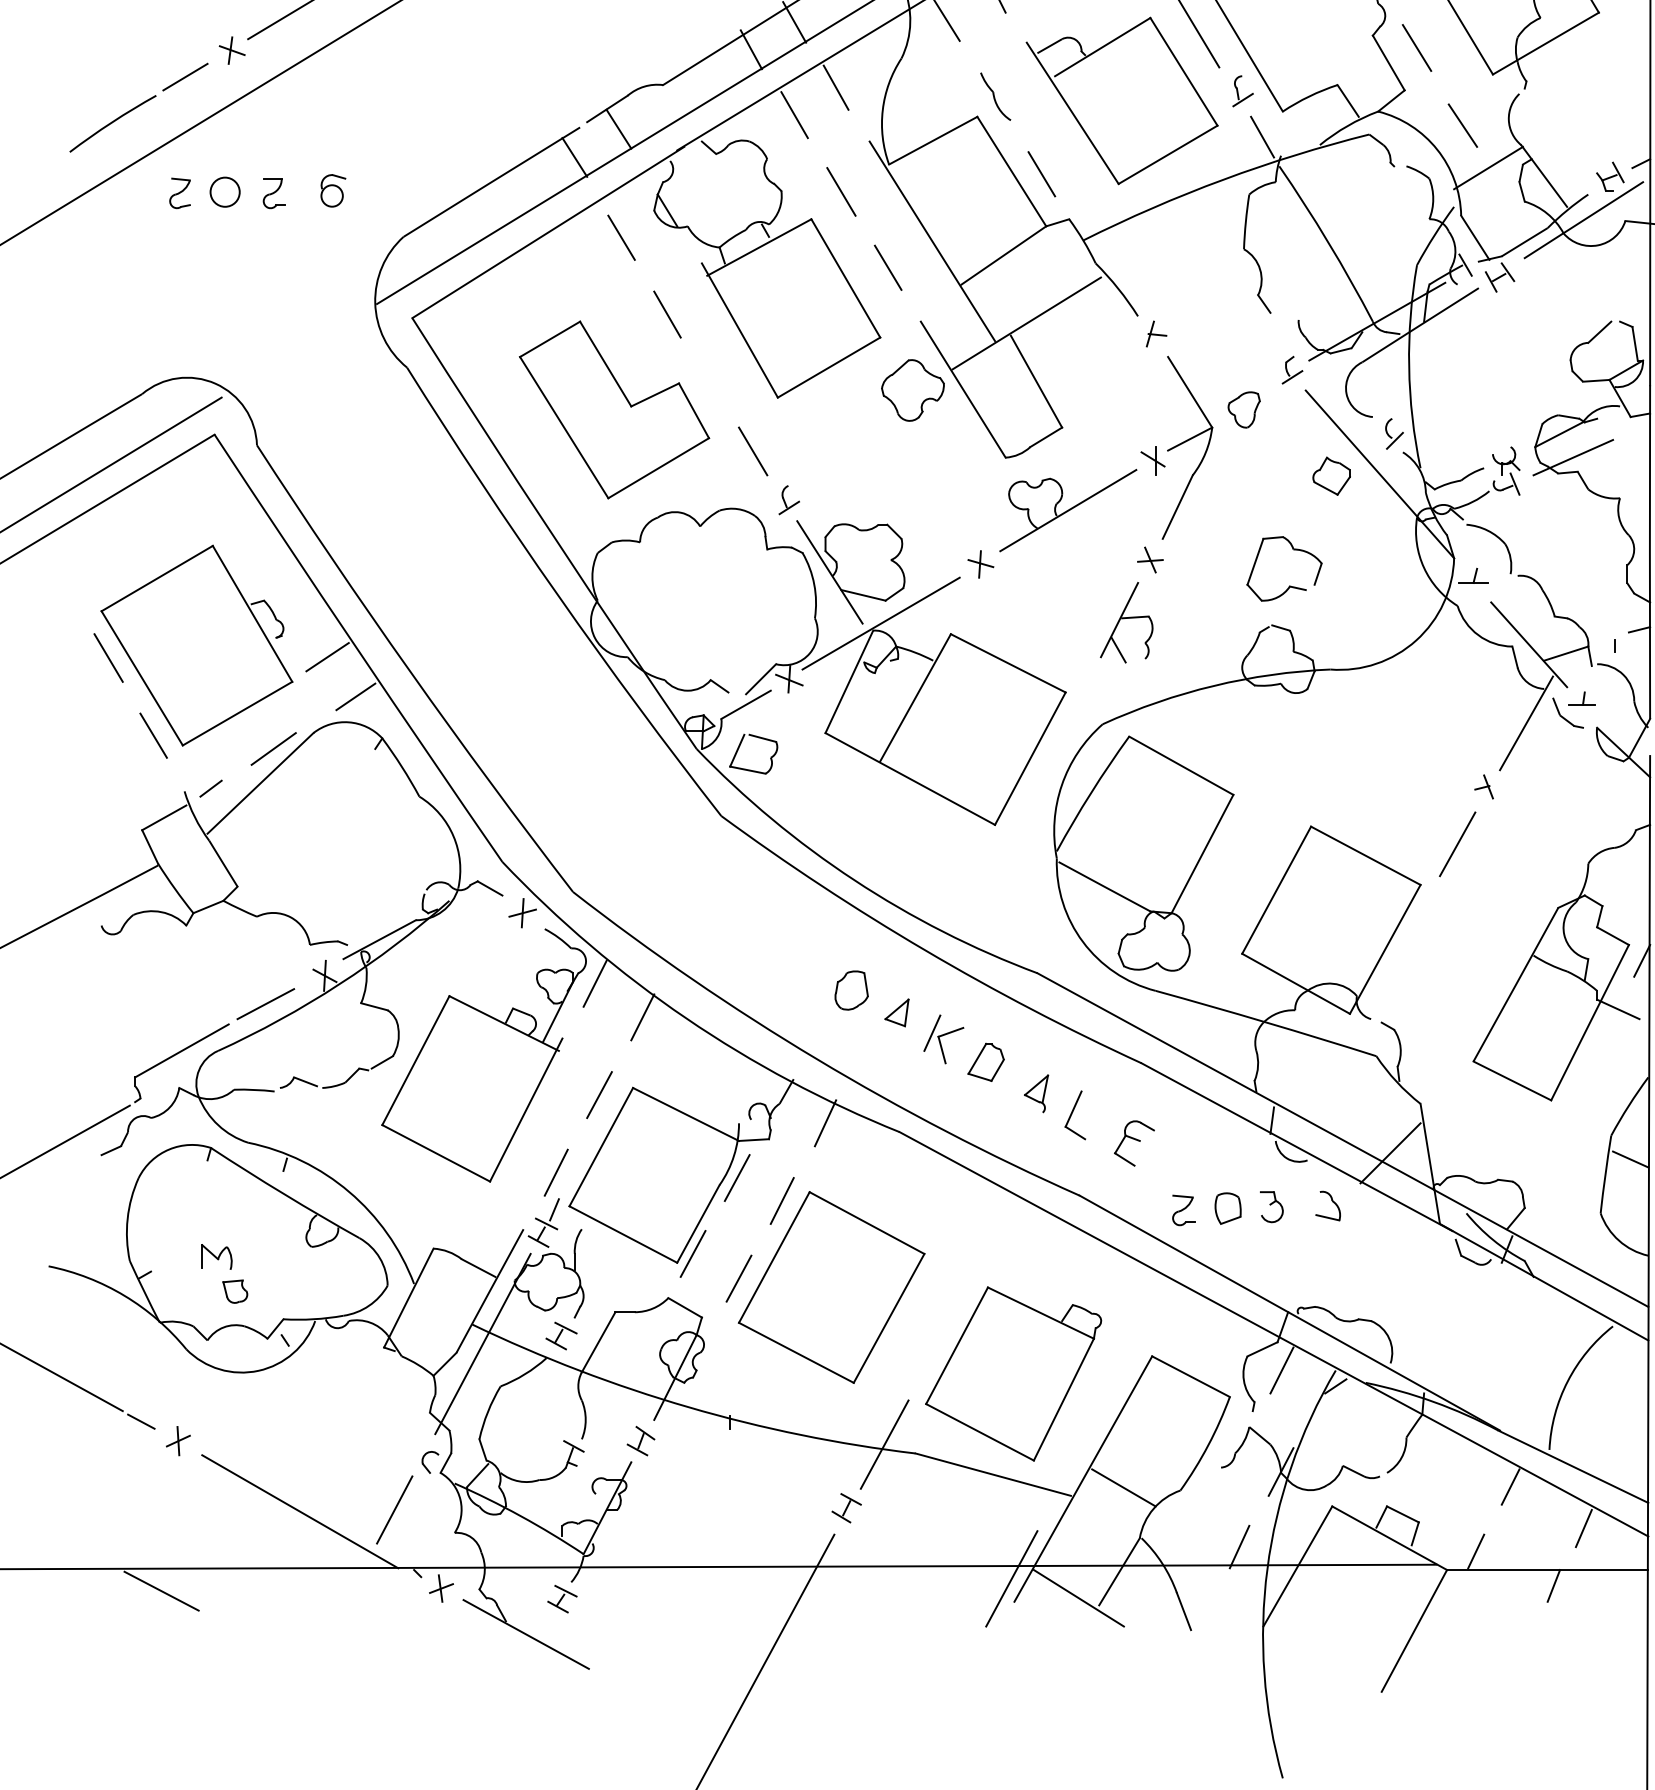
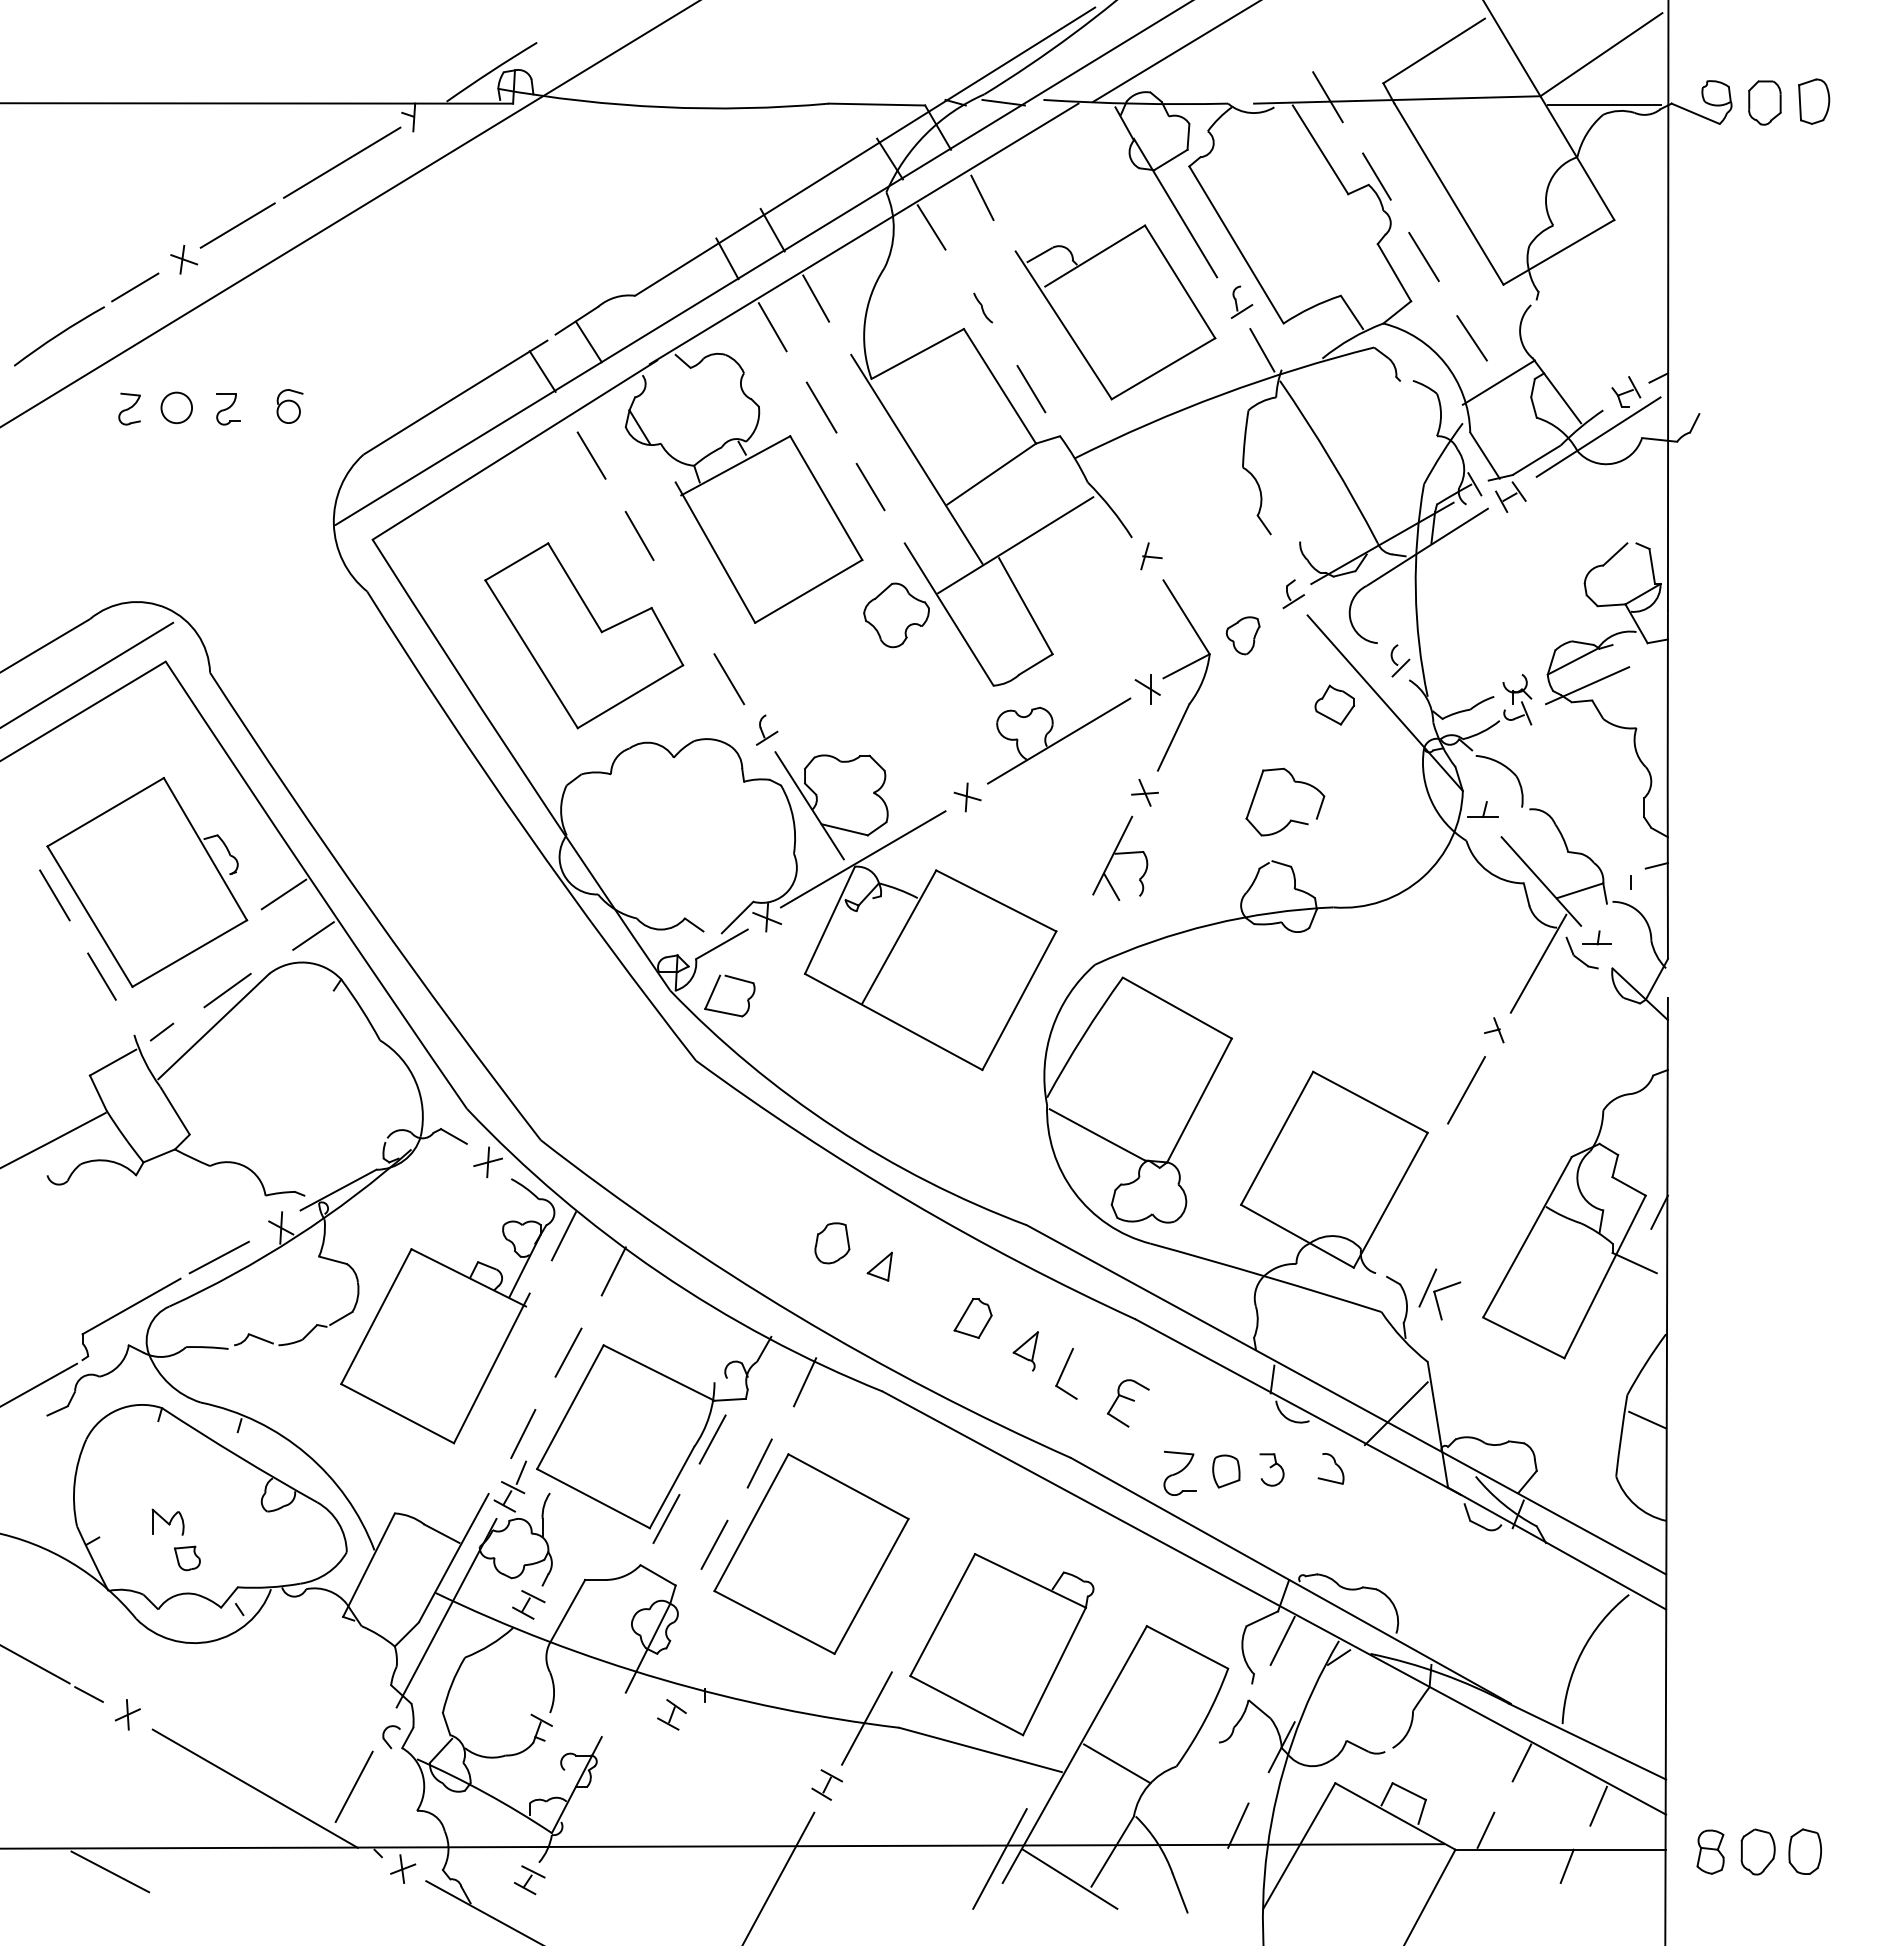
part: (996, 96) -> (983, 307), size x0.6
part: (943, 1039) -> (1439, 1294), moved
part: (1183, 1210) -> (1179, 1473), size x1.4
part: (640, 1440) -> (671, 1714), moved

